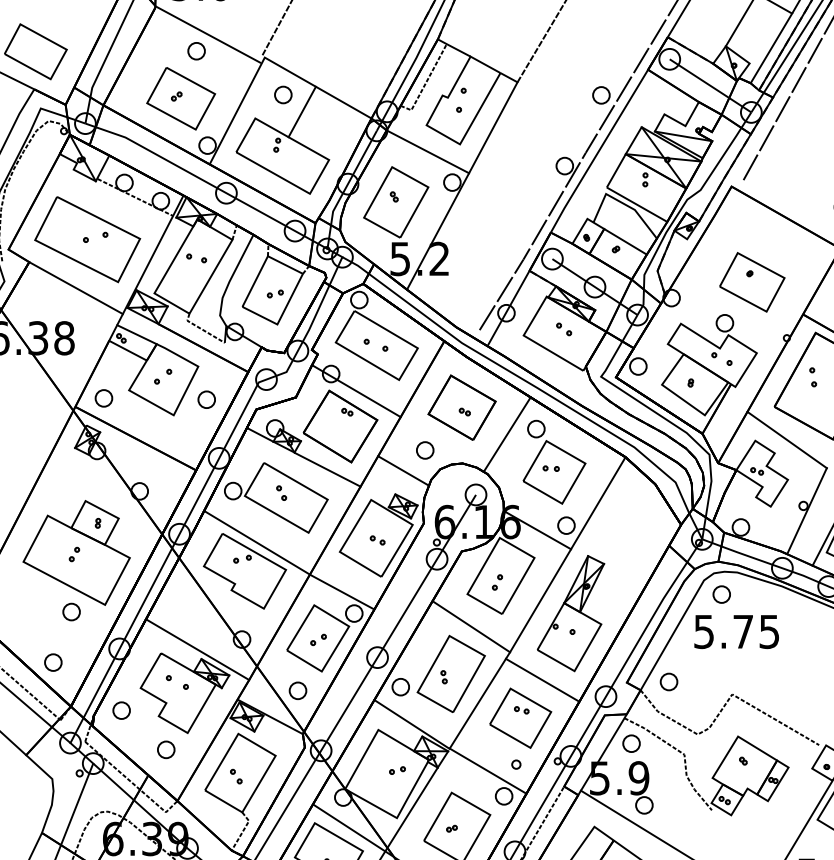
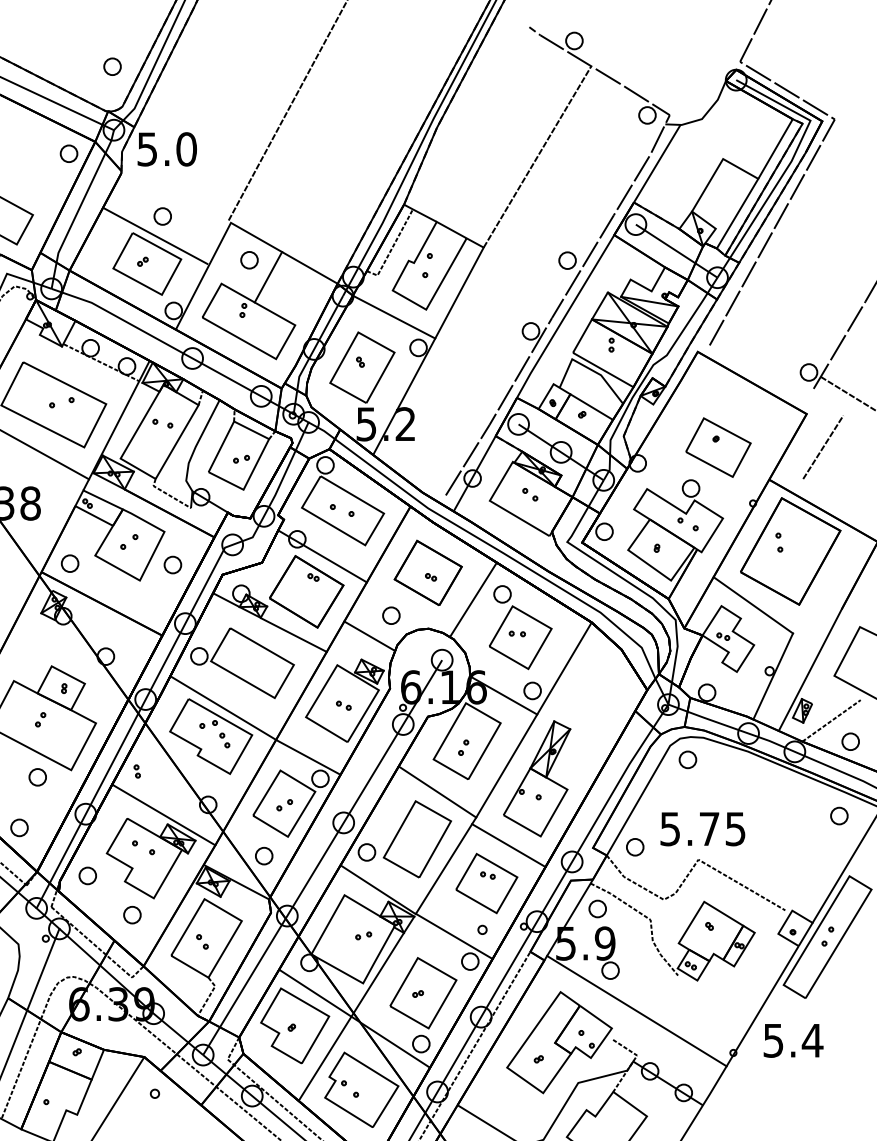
line: (208, 34) -> (155, 235), moved
part: (281, 493) -> (224, 740), moved
text: (736, 632) -> (702, 829), moved
part: (443, 677) -> (136, 771), moved

